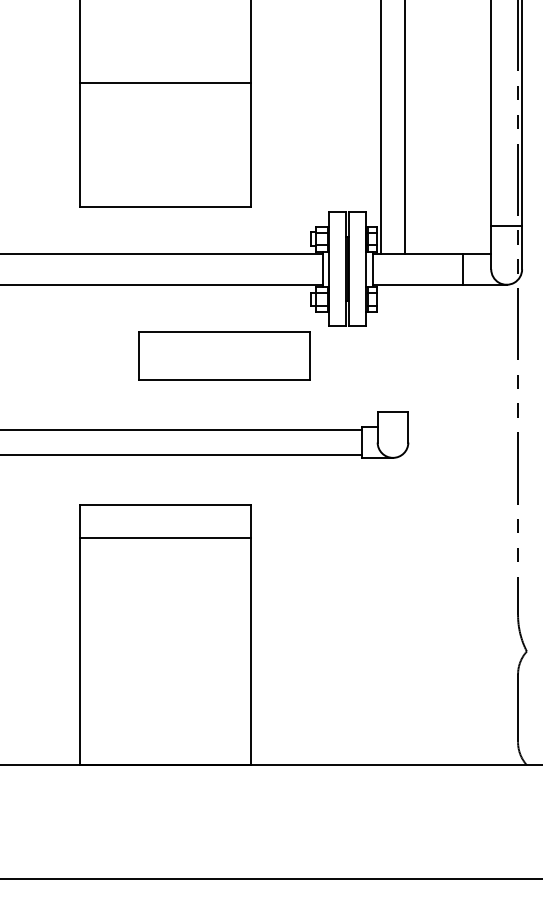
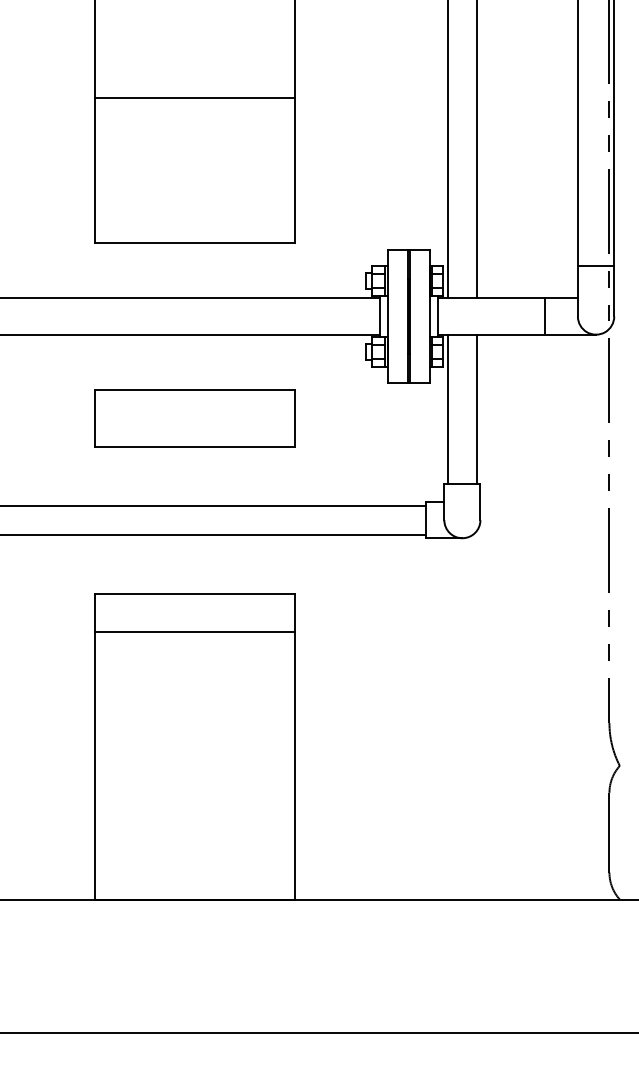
line: (380, 347) -> (447, 408), added
line: (405, 347) -> (477, 408), added
part: (224, 355) -> (194, 417), moved

